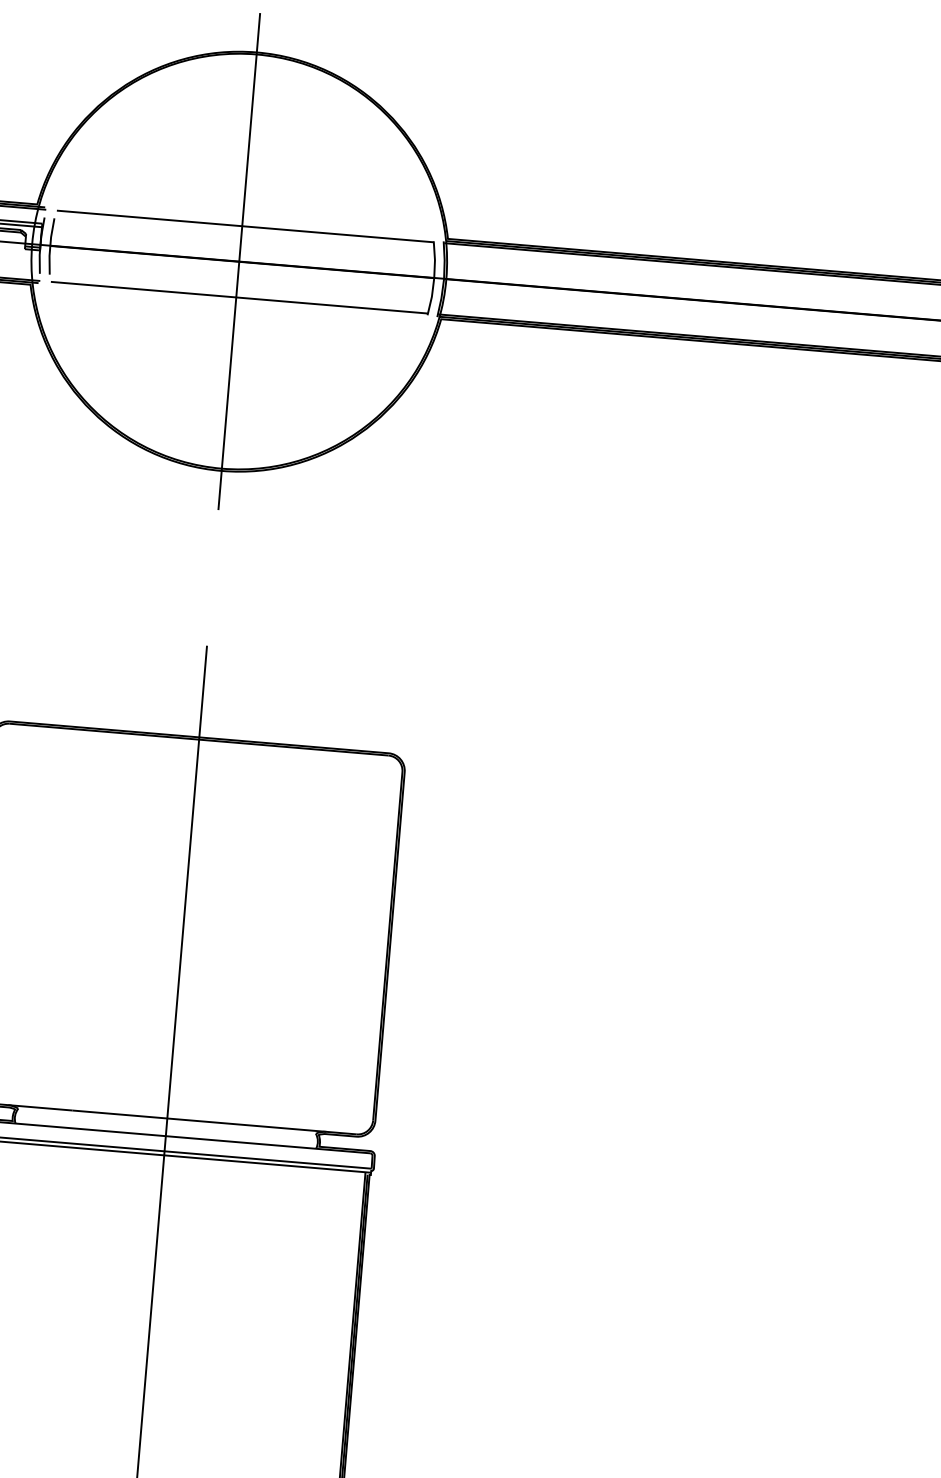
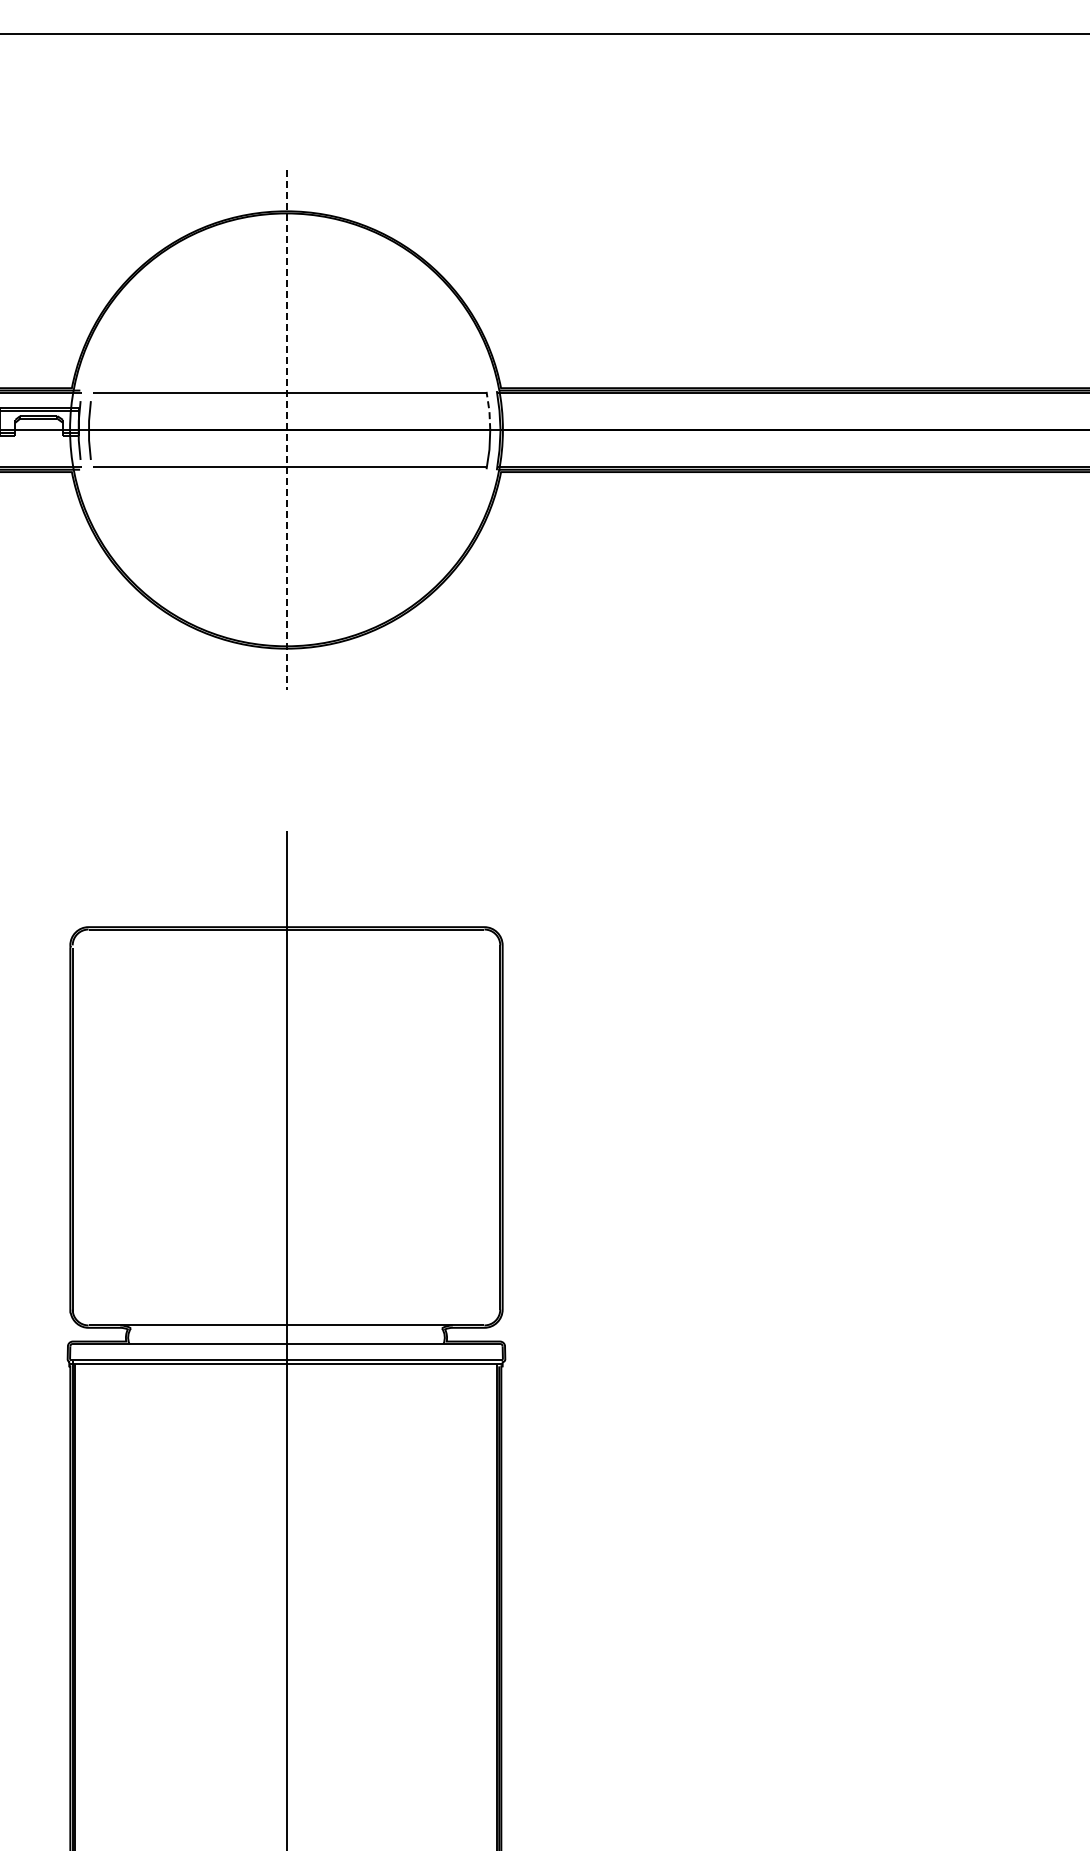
line: (435, 260) -> (489, 411), solid -> dashed
line: (239, 261) -> (286, 429), solid -> dashed

